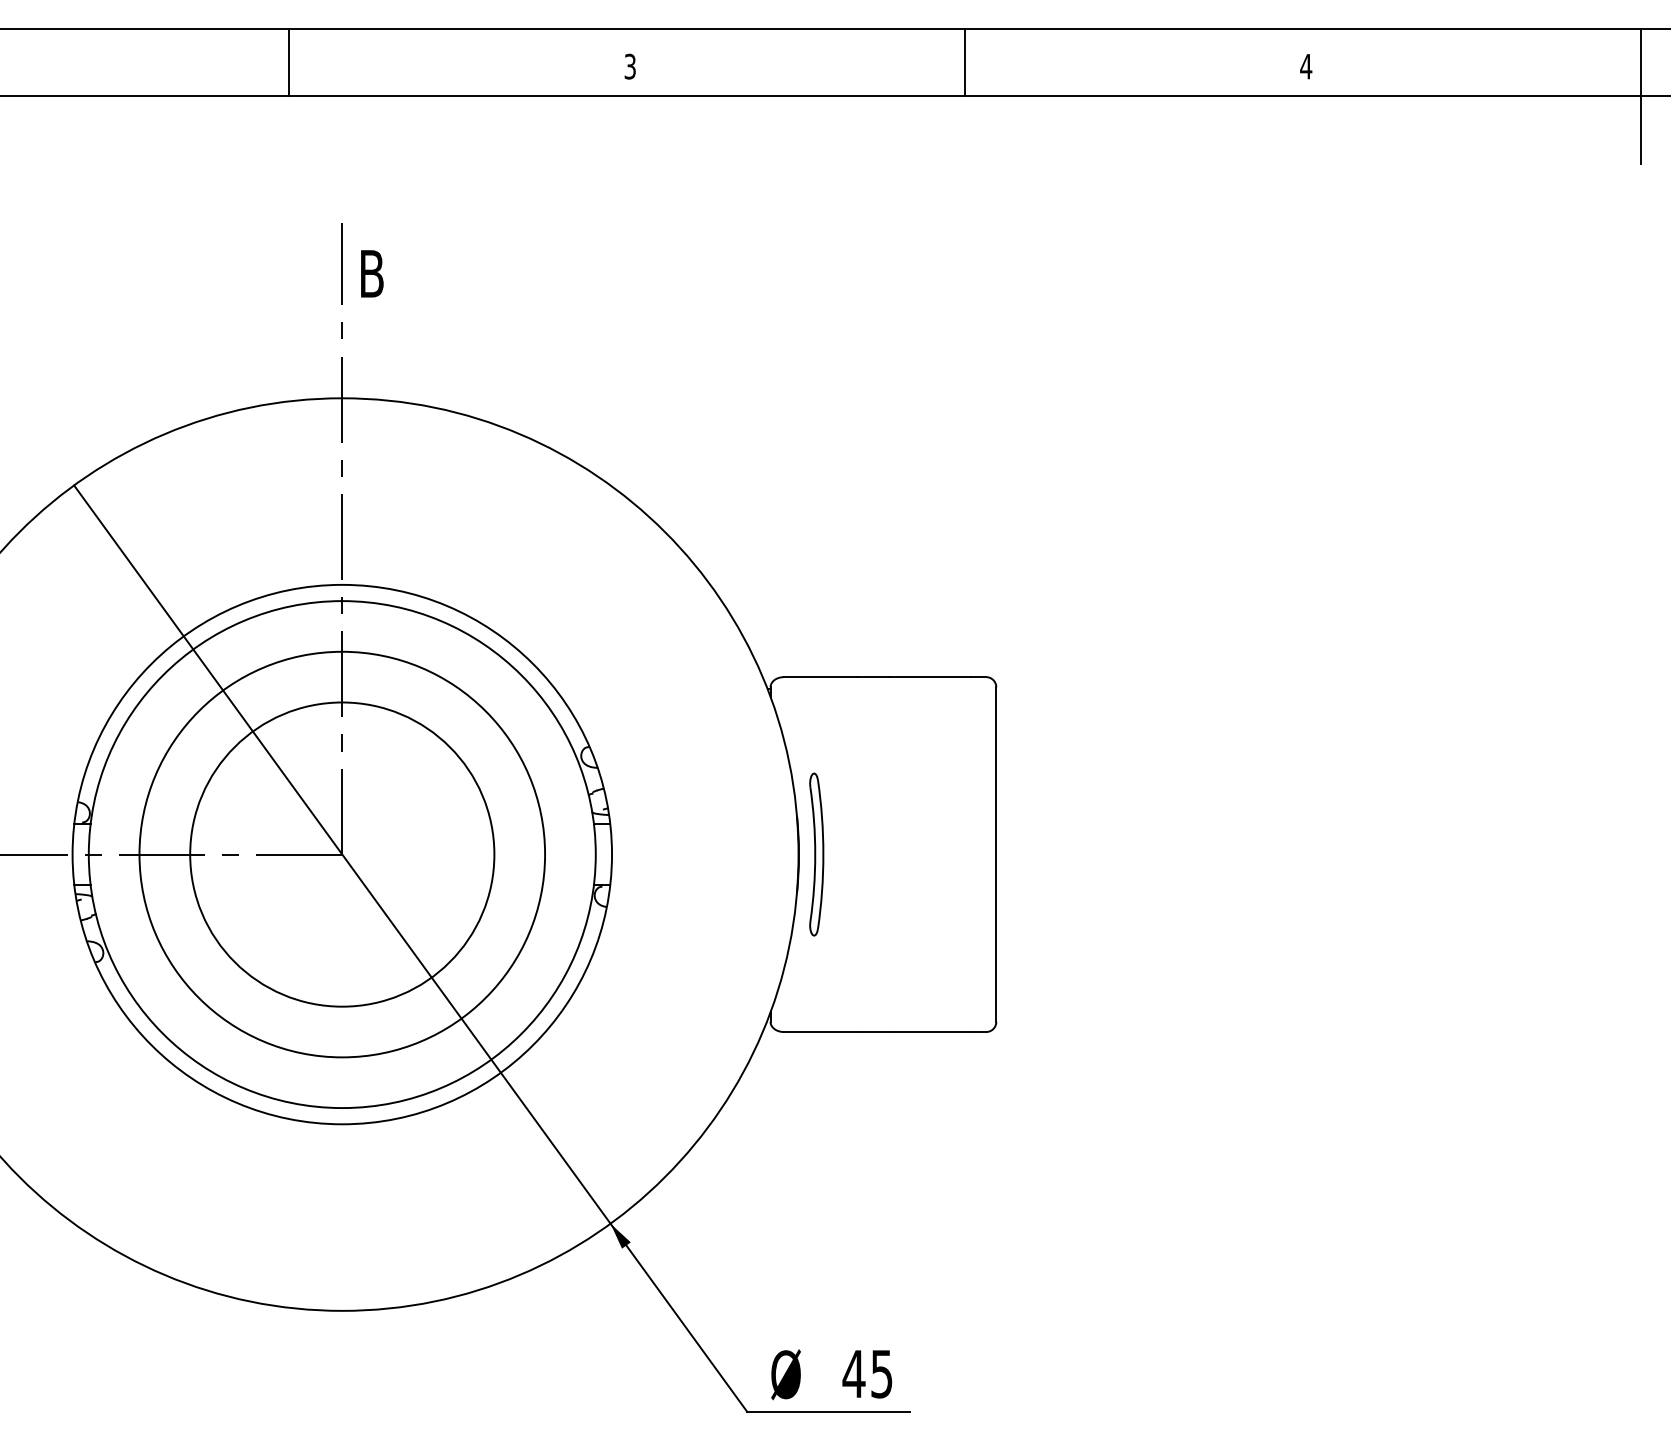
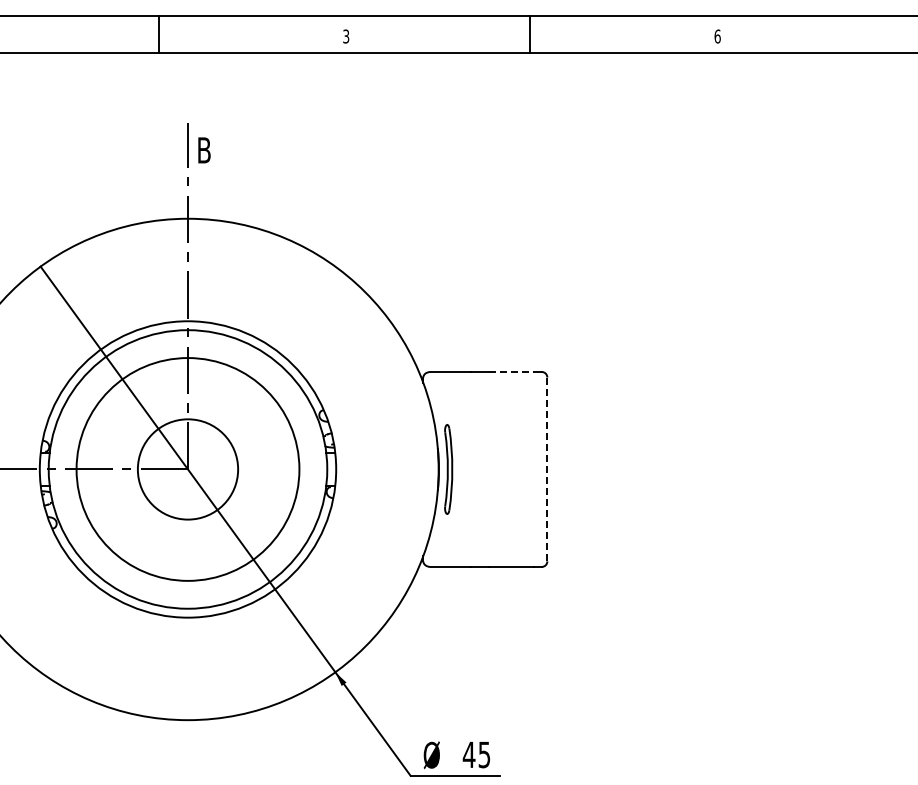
text: (1305, 66) -> (717, 36), 4 -> 6
line: (1640, 95) -> (901, 52), removed
line: (931, 676) -> (511, 371), solid -> dashed
circle: (341, 854) -> (187, 469), size x0.6
line: (996, 854) -> (547, 469), solid -> dashed

